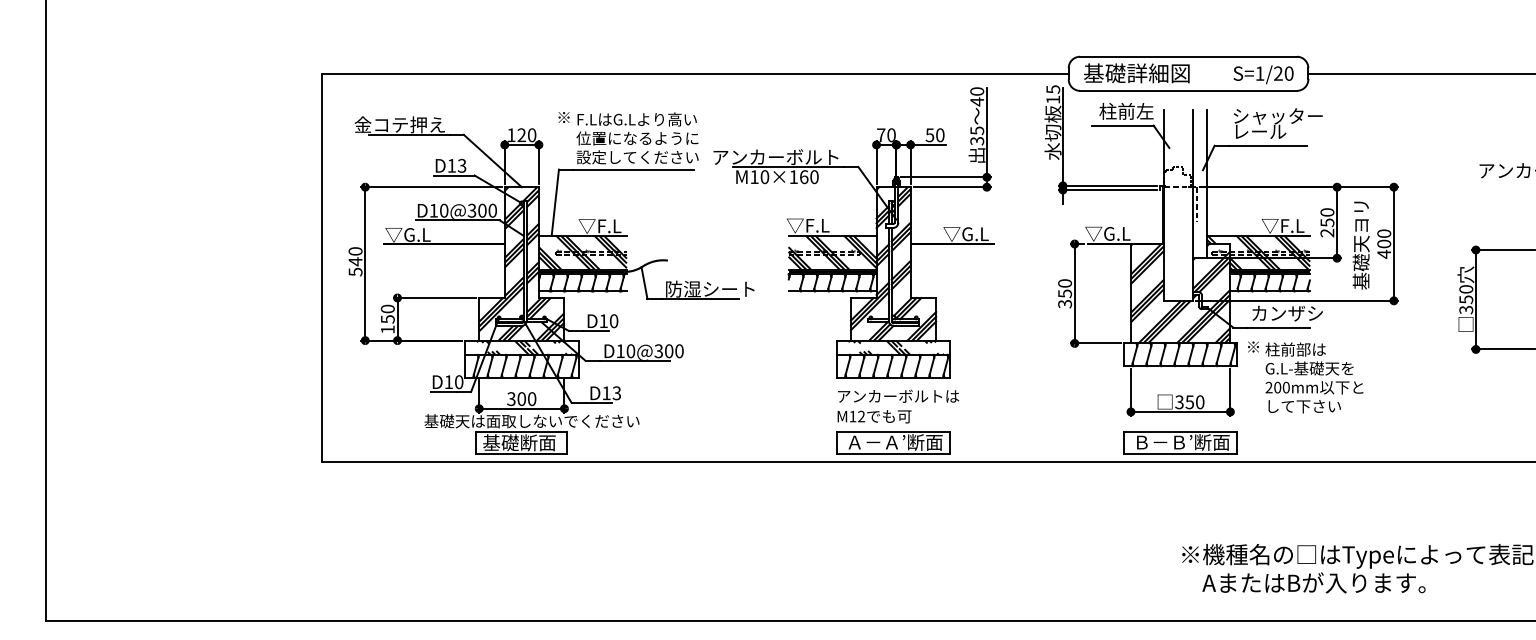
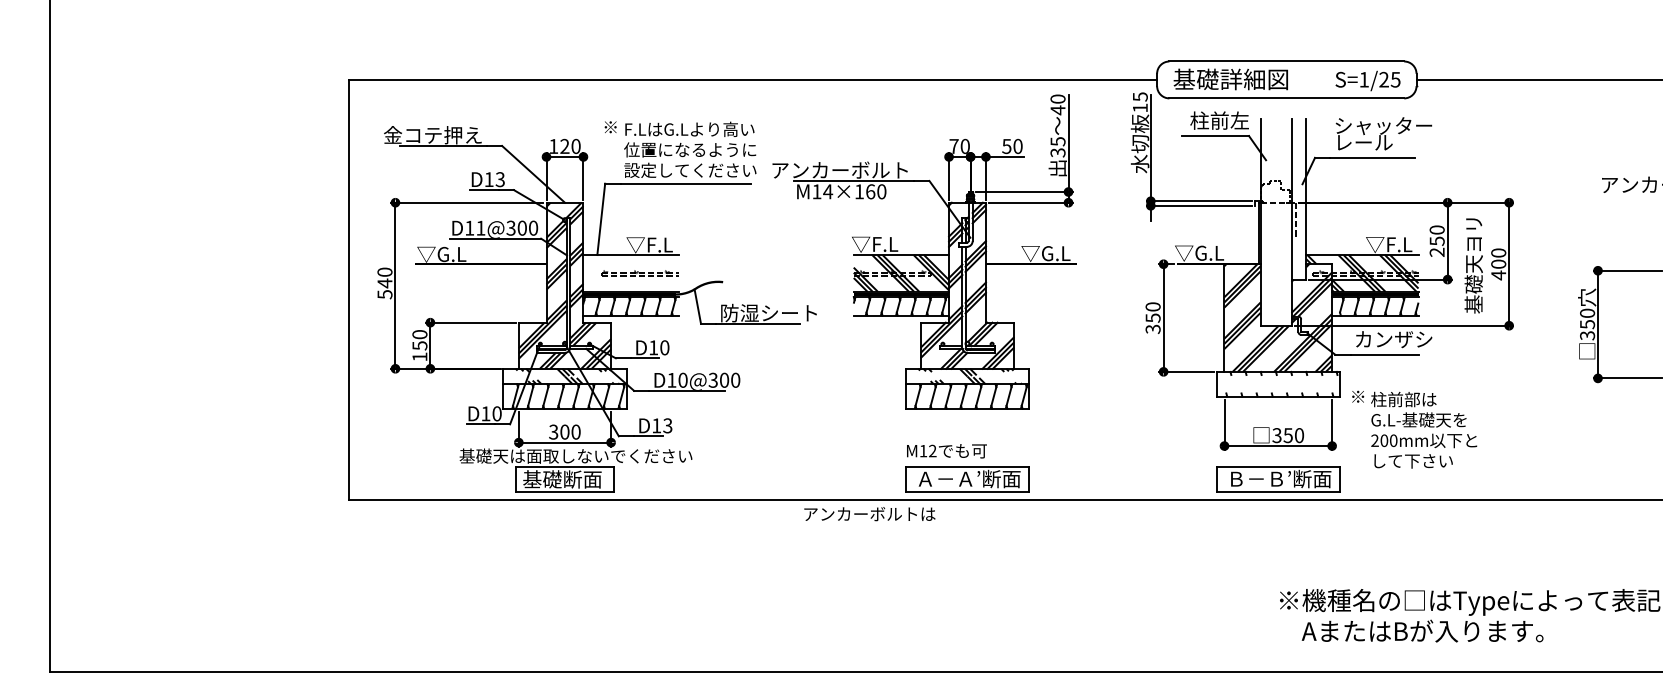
text: (1288, 73) -> (1395, 79), S=1/20 -> S=1/25
text: (765, 176) -> (828, 191), M10×160 -> M14×160
text: (443, 210) -> (480, 227), D10@300 -> D11@300
hatch: (582, 252) -> (630, 273), removed
hatch: (1179, 354) -> (1277, 383), removed
text: (1305, 377) -> (1414, 429), moved
text: (898, 396) -> (869, 514), moved

